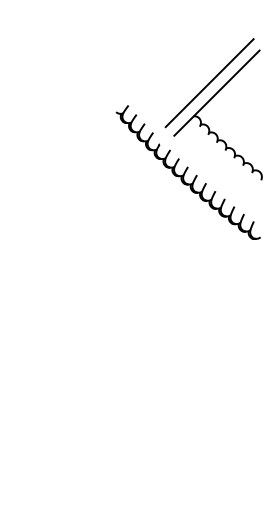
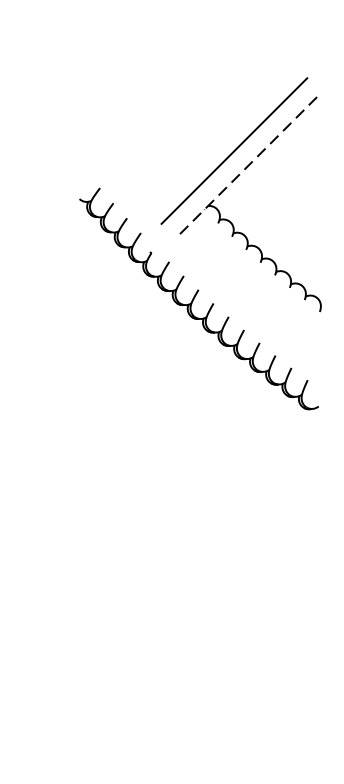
line: (216, 93) -> (245, 168), solid -> dashed

